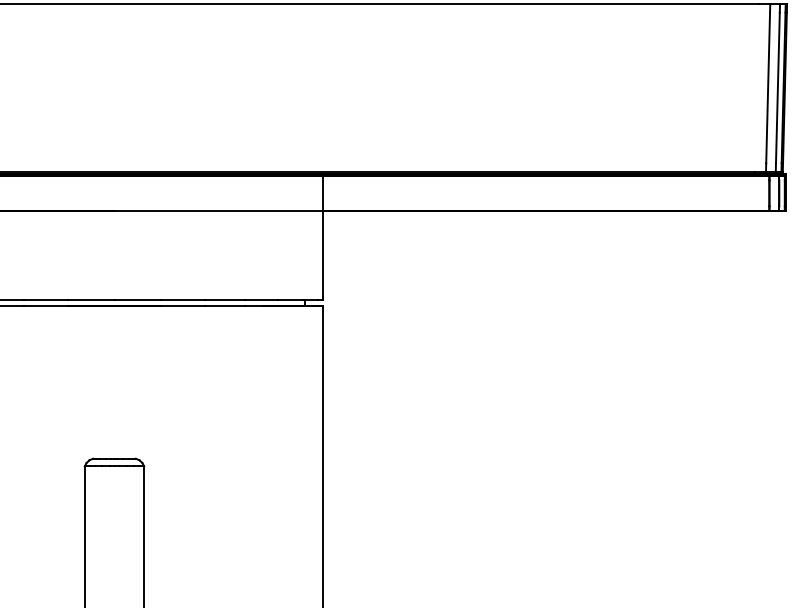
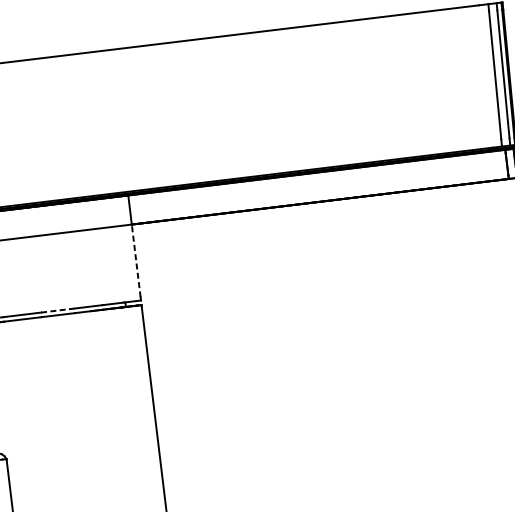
line: (323, 253) -> (136, 260), solid -> dashed
line: (224, 300) -> (57, 310), solid -> dashed

